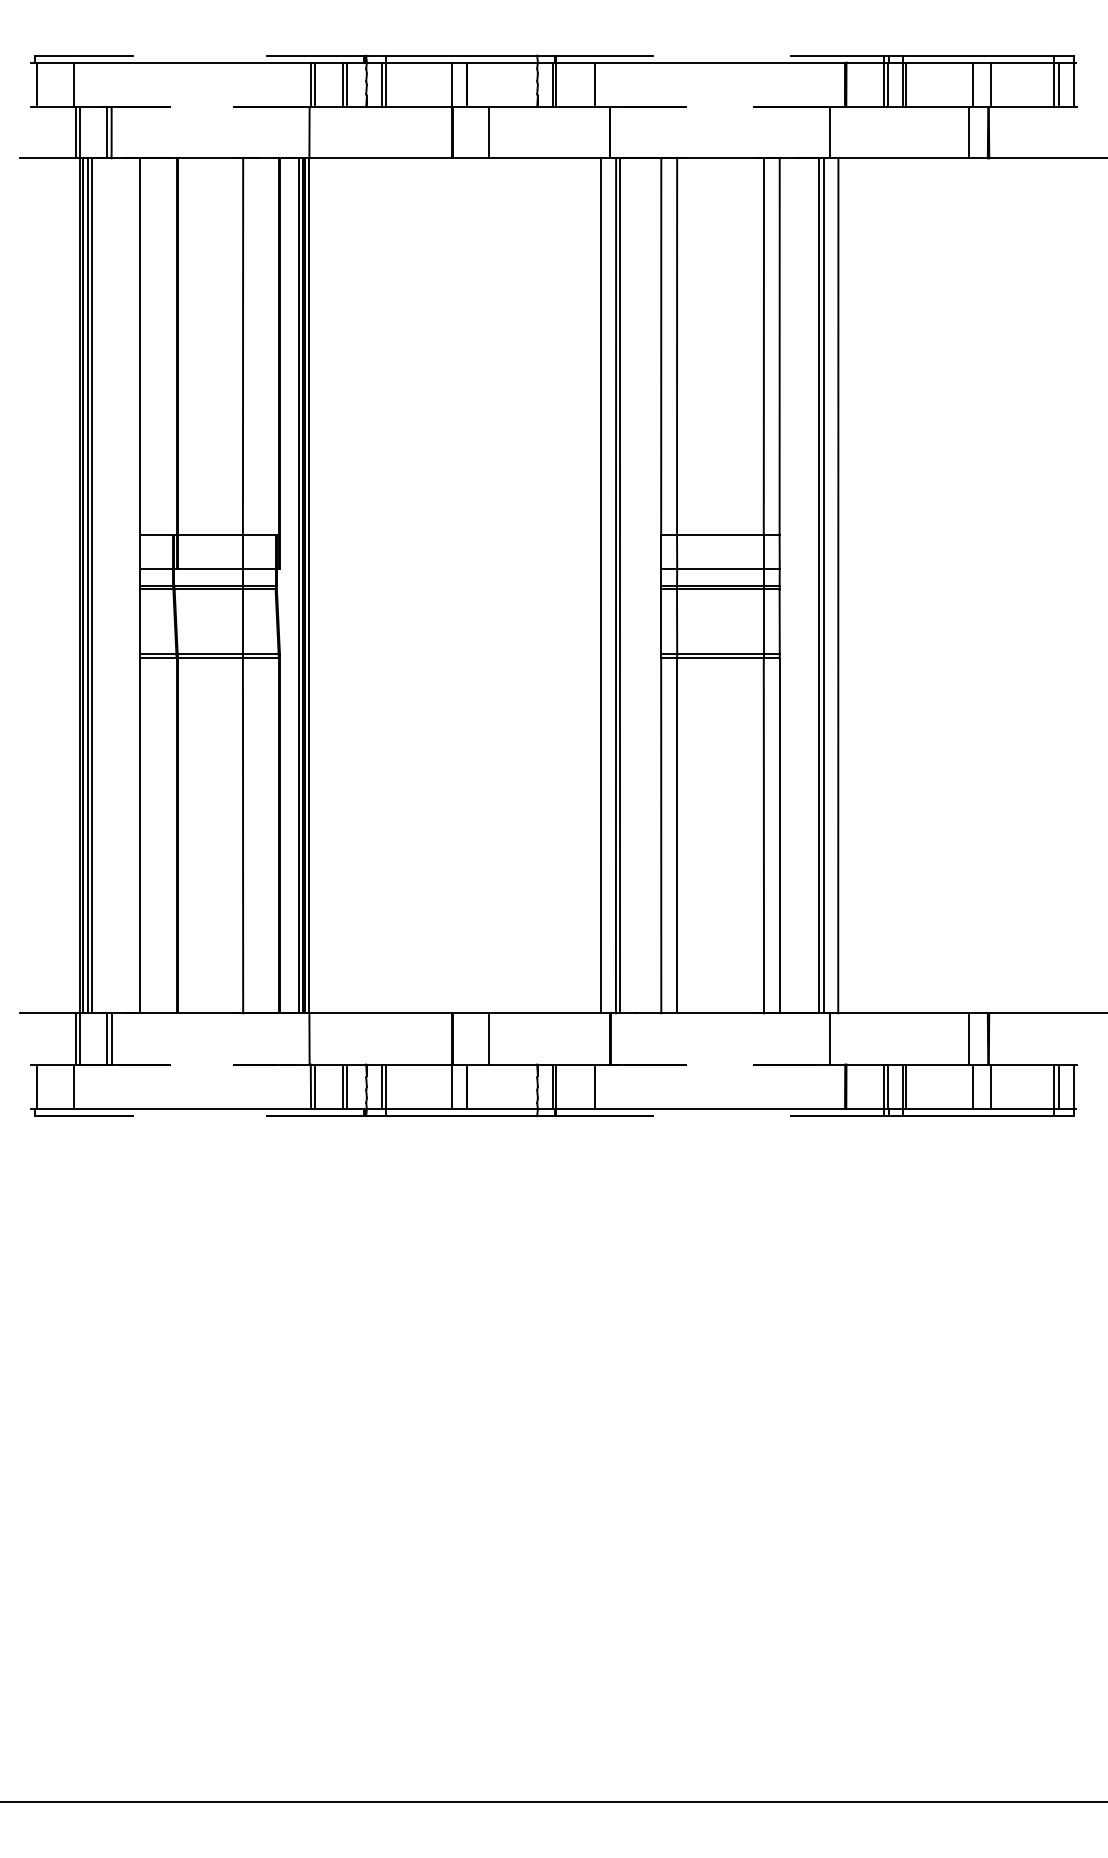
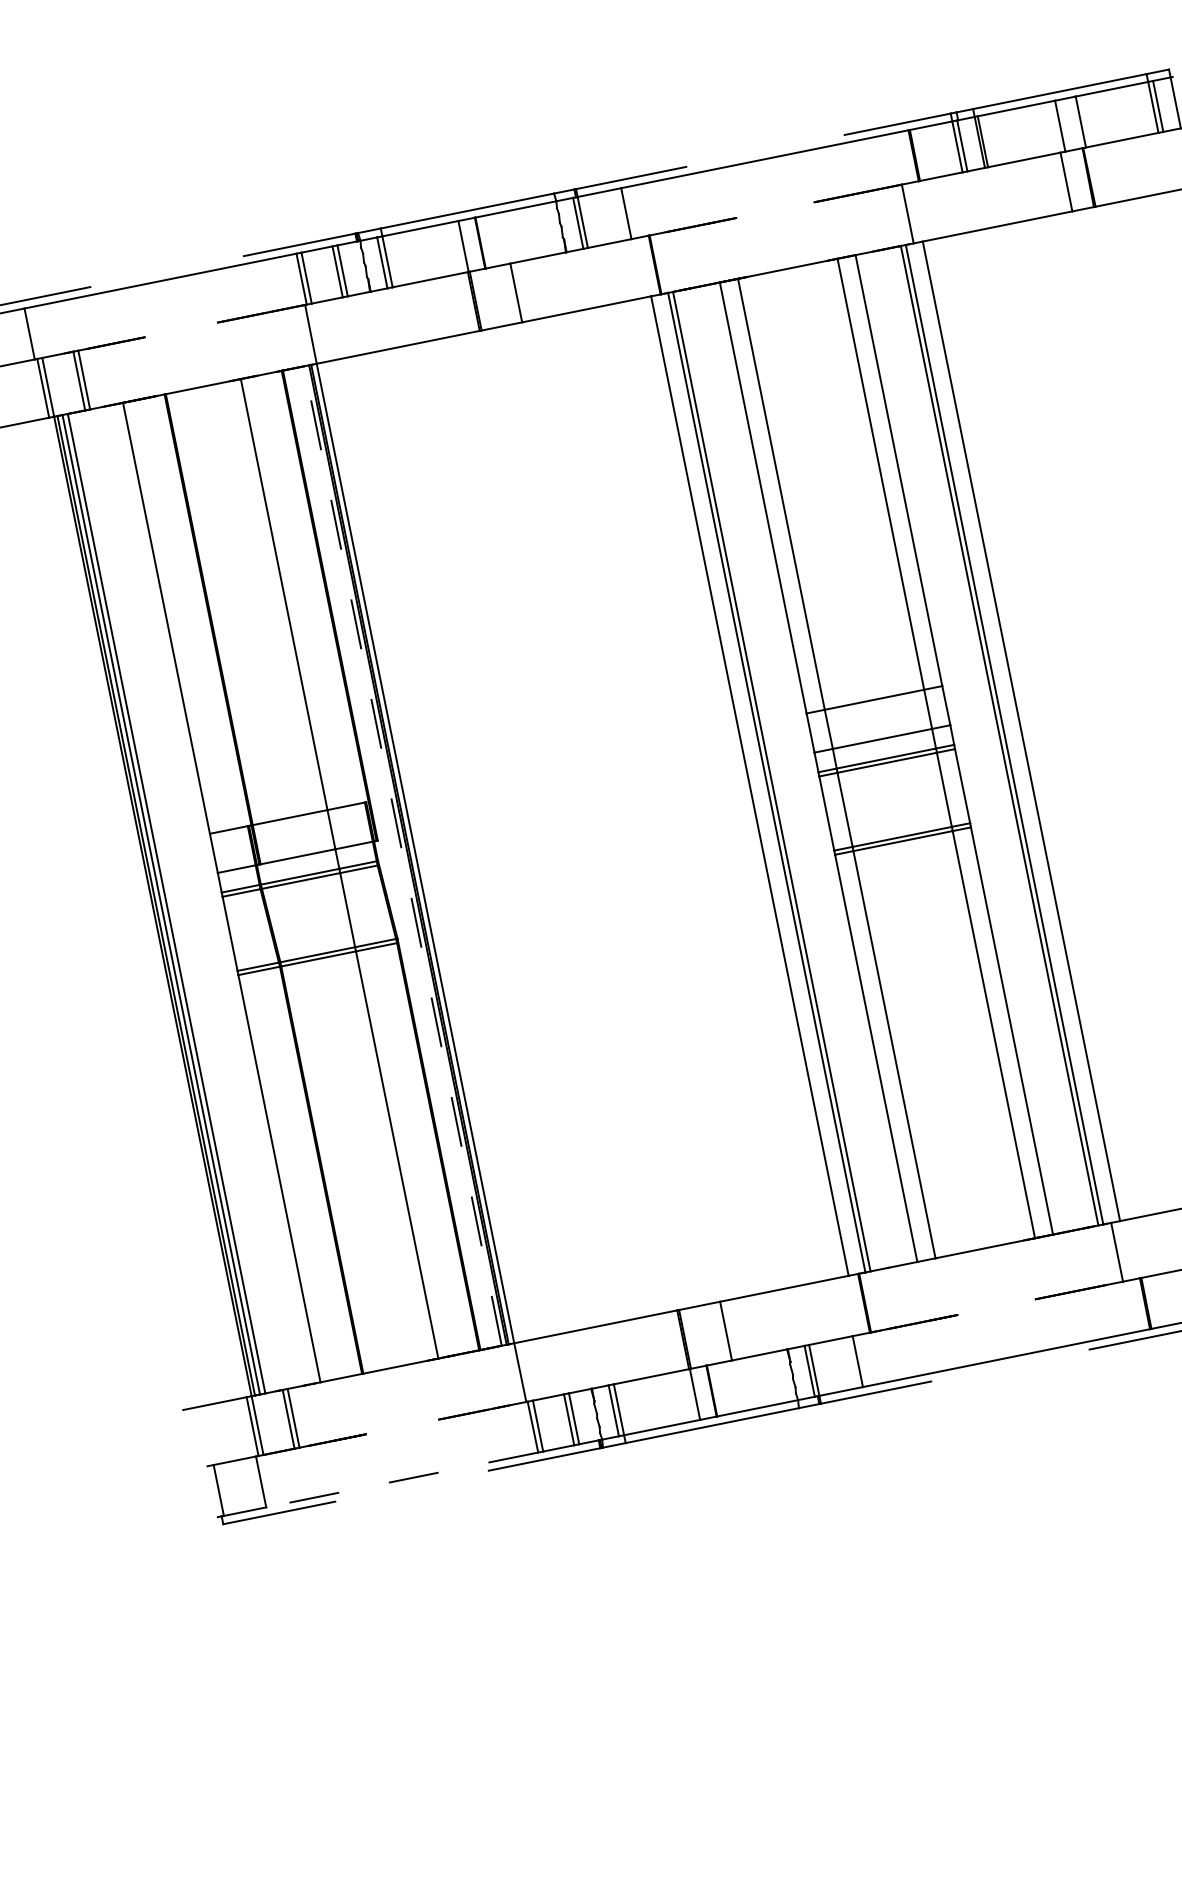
line: (298, 585) -> (402, 855), solid -> dashed
line: (192, 1109) -> (402, 1480), solid -> dashed

